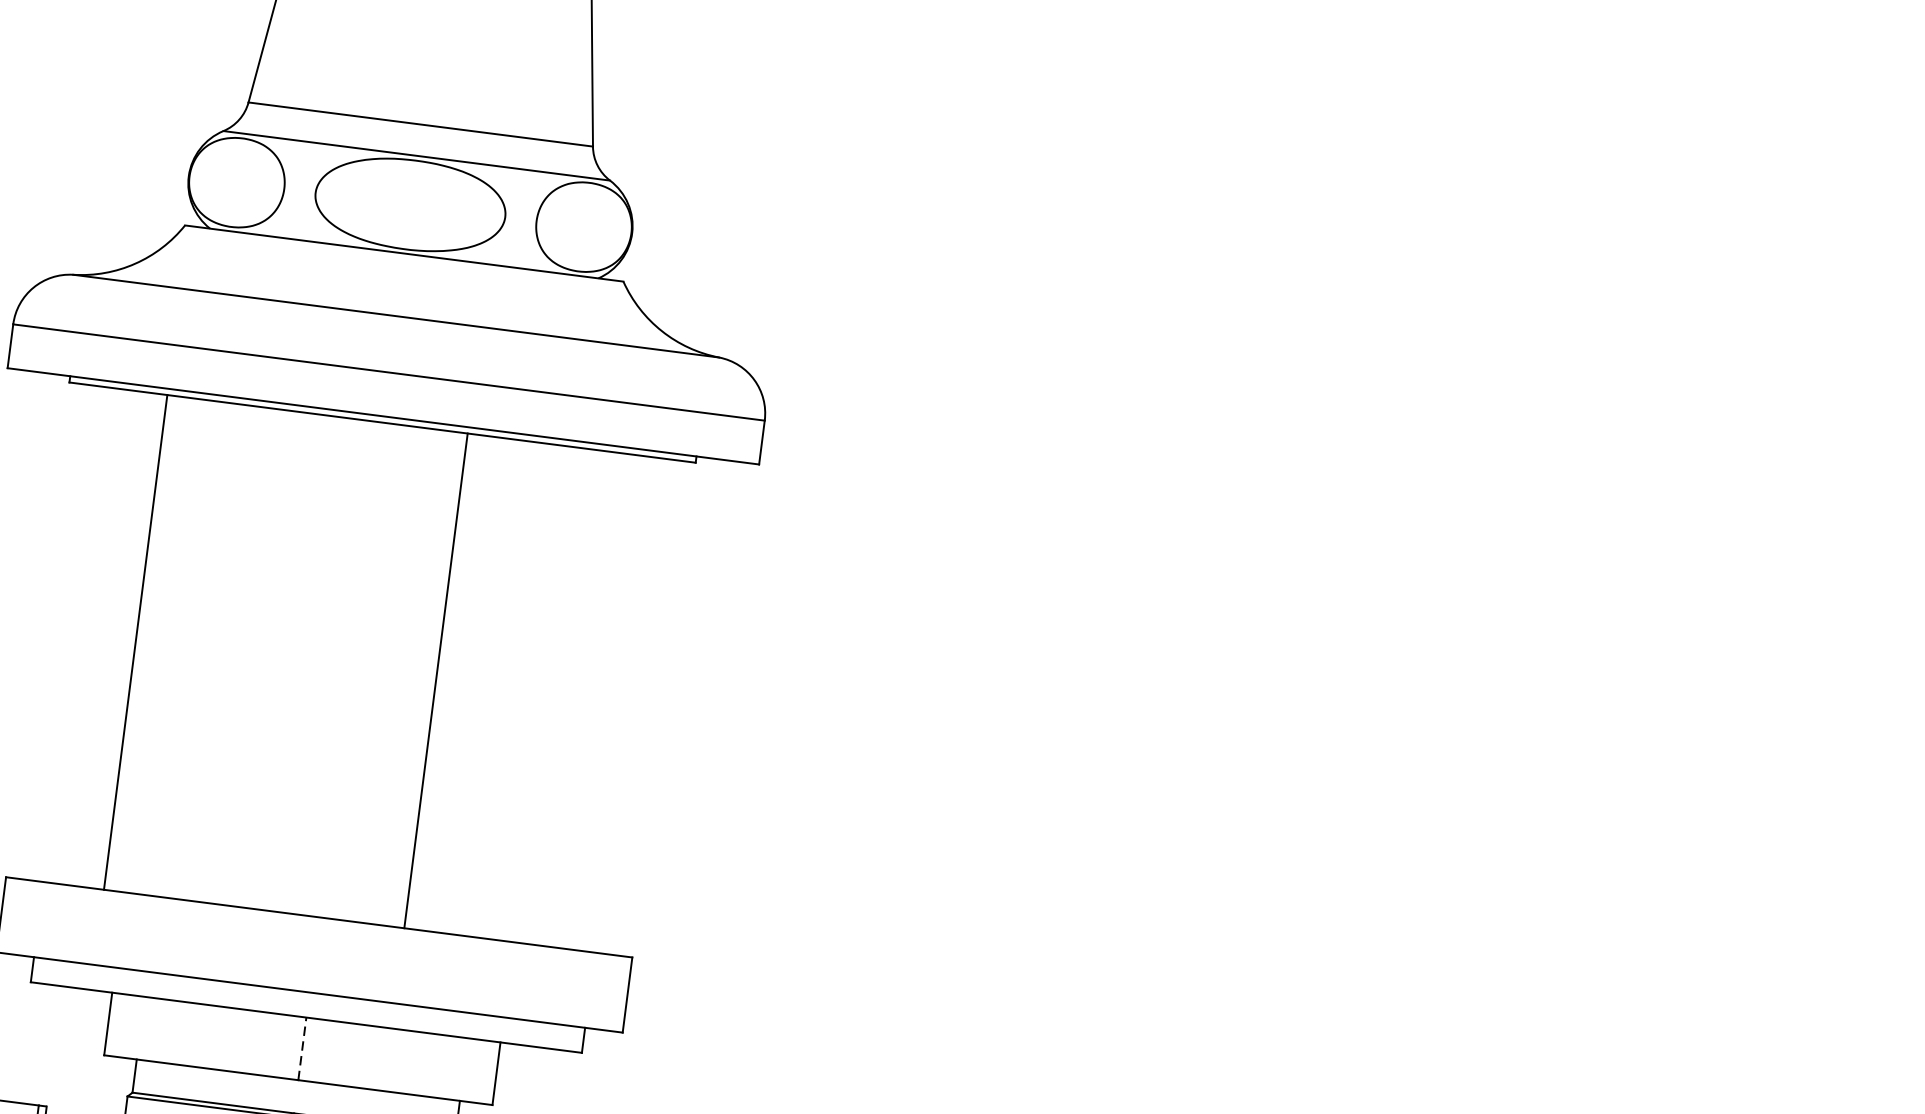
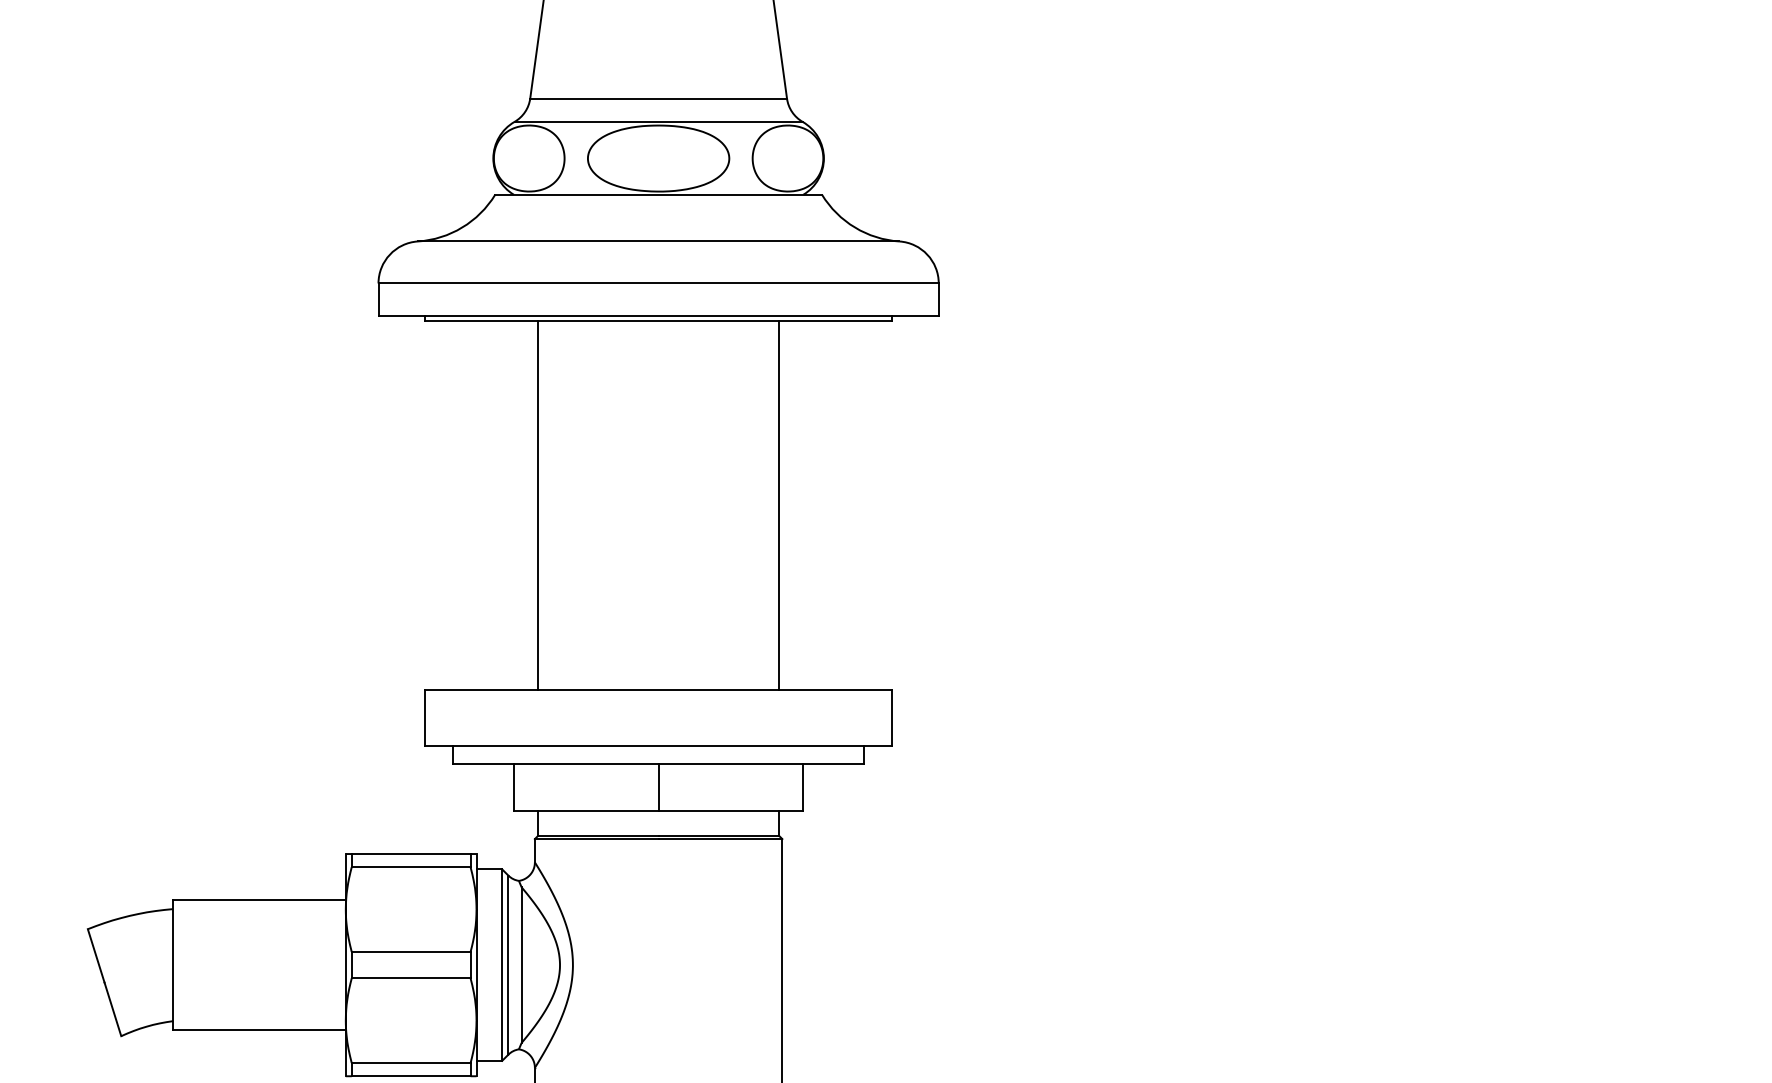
line: (136, 641) -> (538, 504), moved
line: (436, 679) -> (779, 504), moved
line: (302, 1048) -> (658, 787), dashed -> solid

